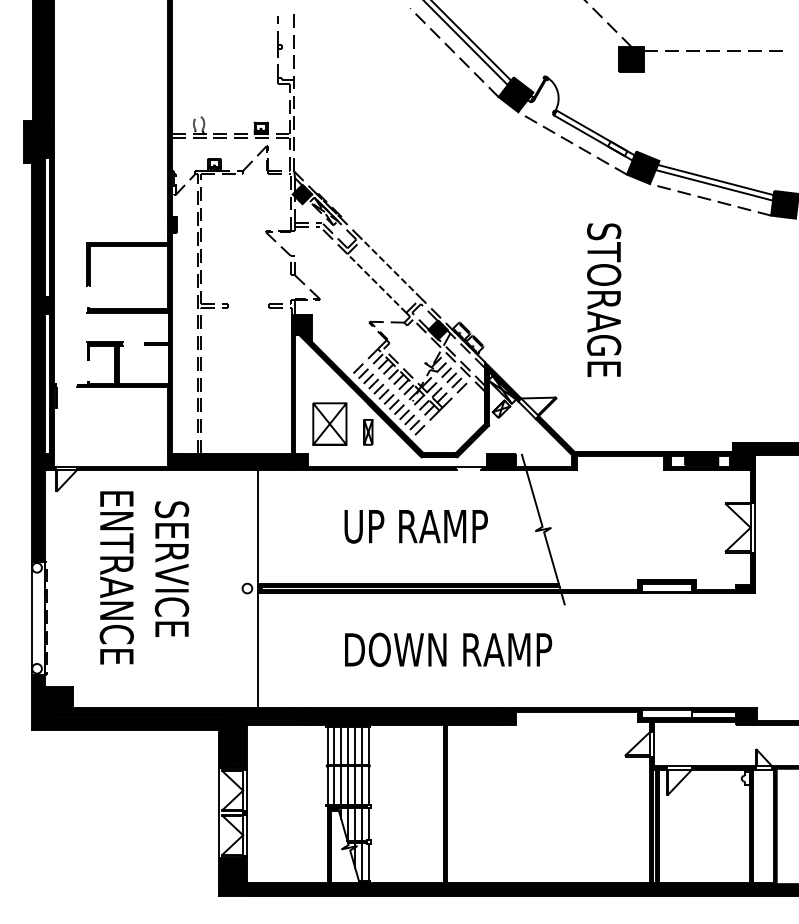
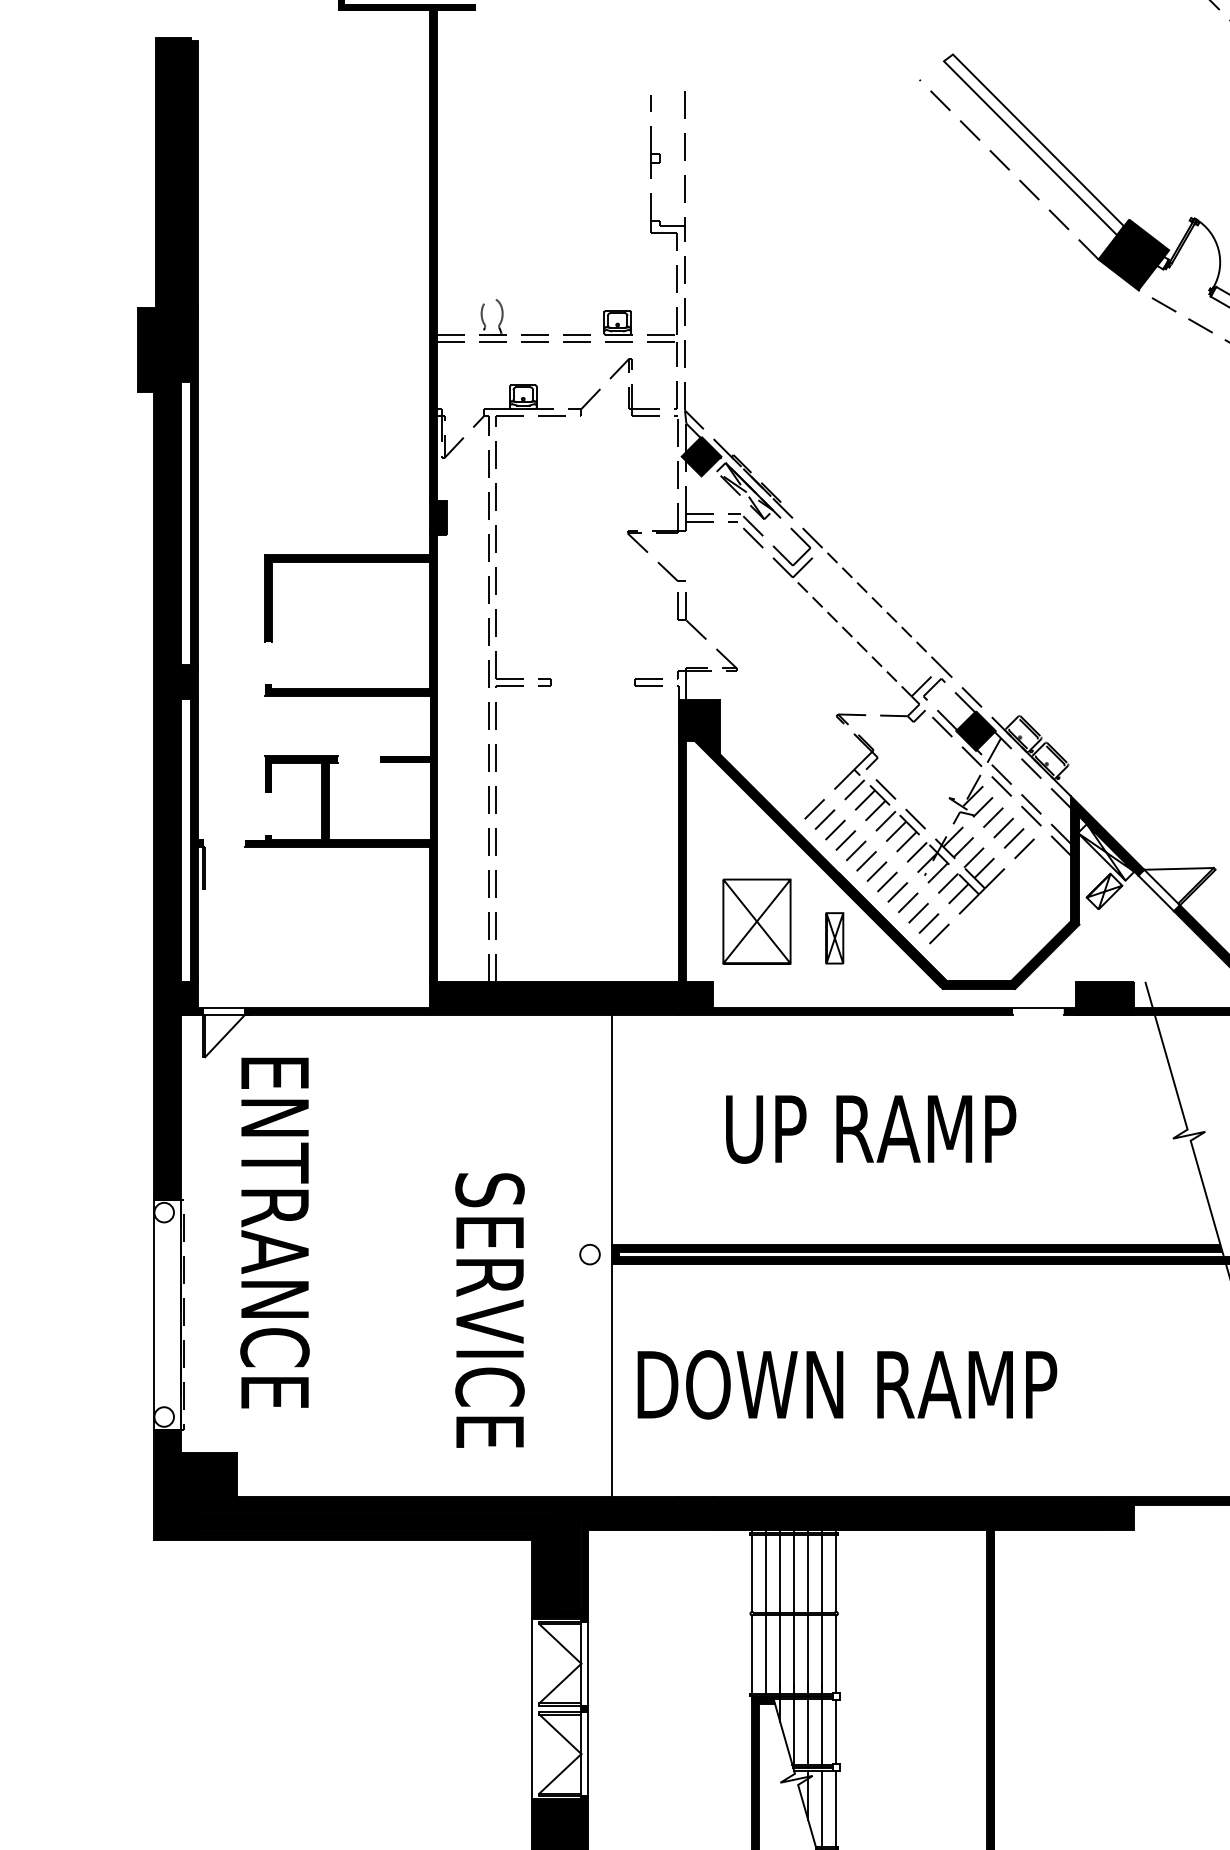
text: (415, 526) -> (869, 1128), moved
text: (171, 568) -> (488, 1309), moved
text: (116, 577) -> (274, 1232), moved
text: (448, 649) -> (847, 1384), moved

